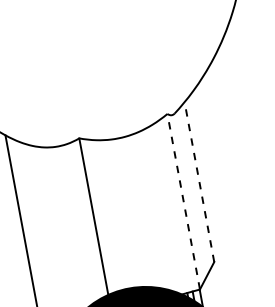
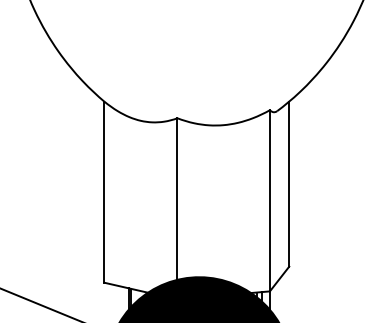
line: (199, 182) -> (289, 184), dashed -> solid
line: (183, 201) -> (269, 200), dashed -> solid

